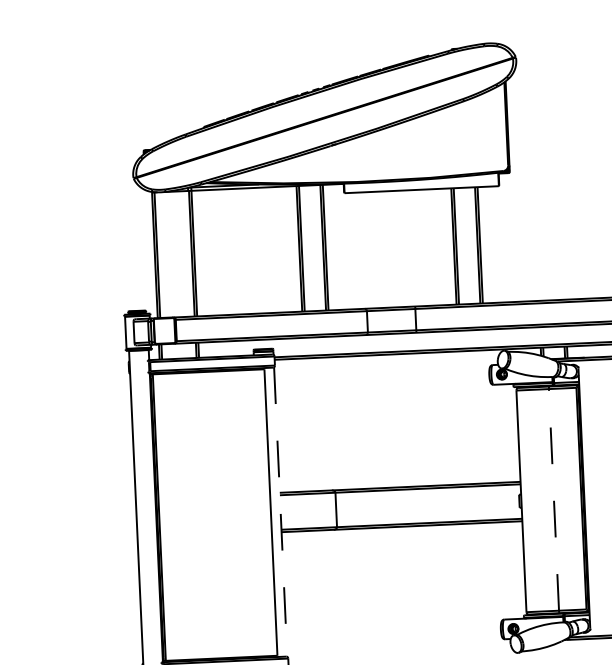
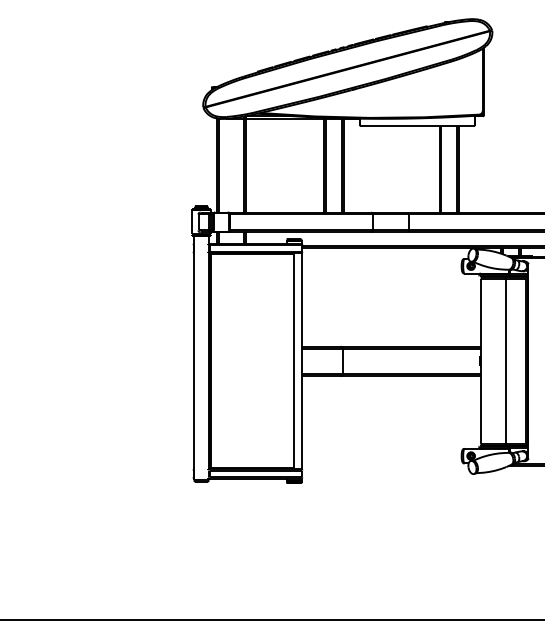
line: (553, 500) -> (505, 361), dashed -> solid
line: (280, 512) -> (301, 361), dashed -> solid

